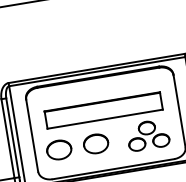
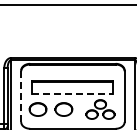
line: (104, 119) -> (72, 93), solid -> dashed
line: (32, 136) -> (21, 97), solid -> dashed

